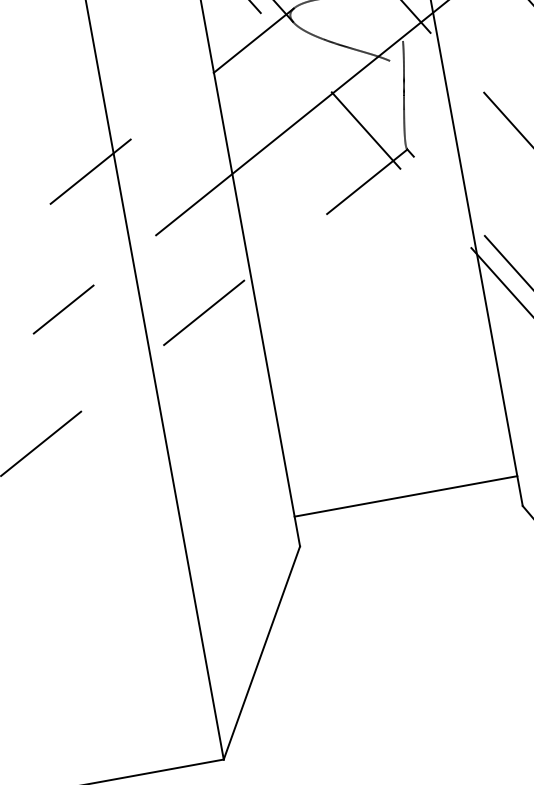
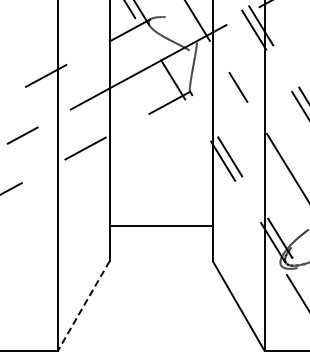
line: (404, 496) -> (160, 226), moved
line: (261, 654) -> (83, 306), solid -> dashed

